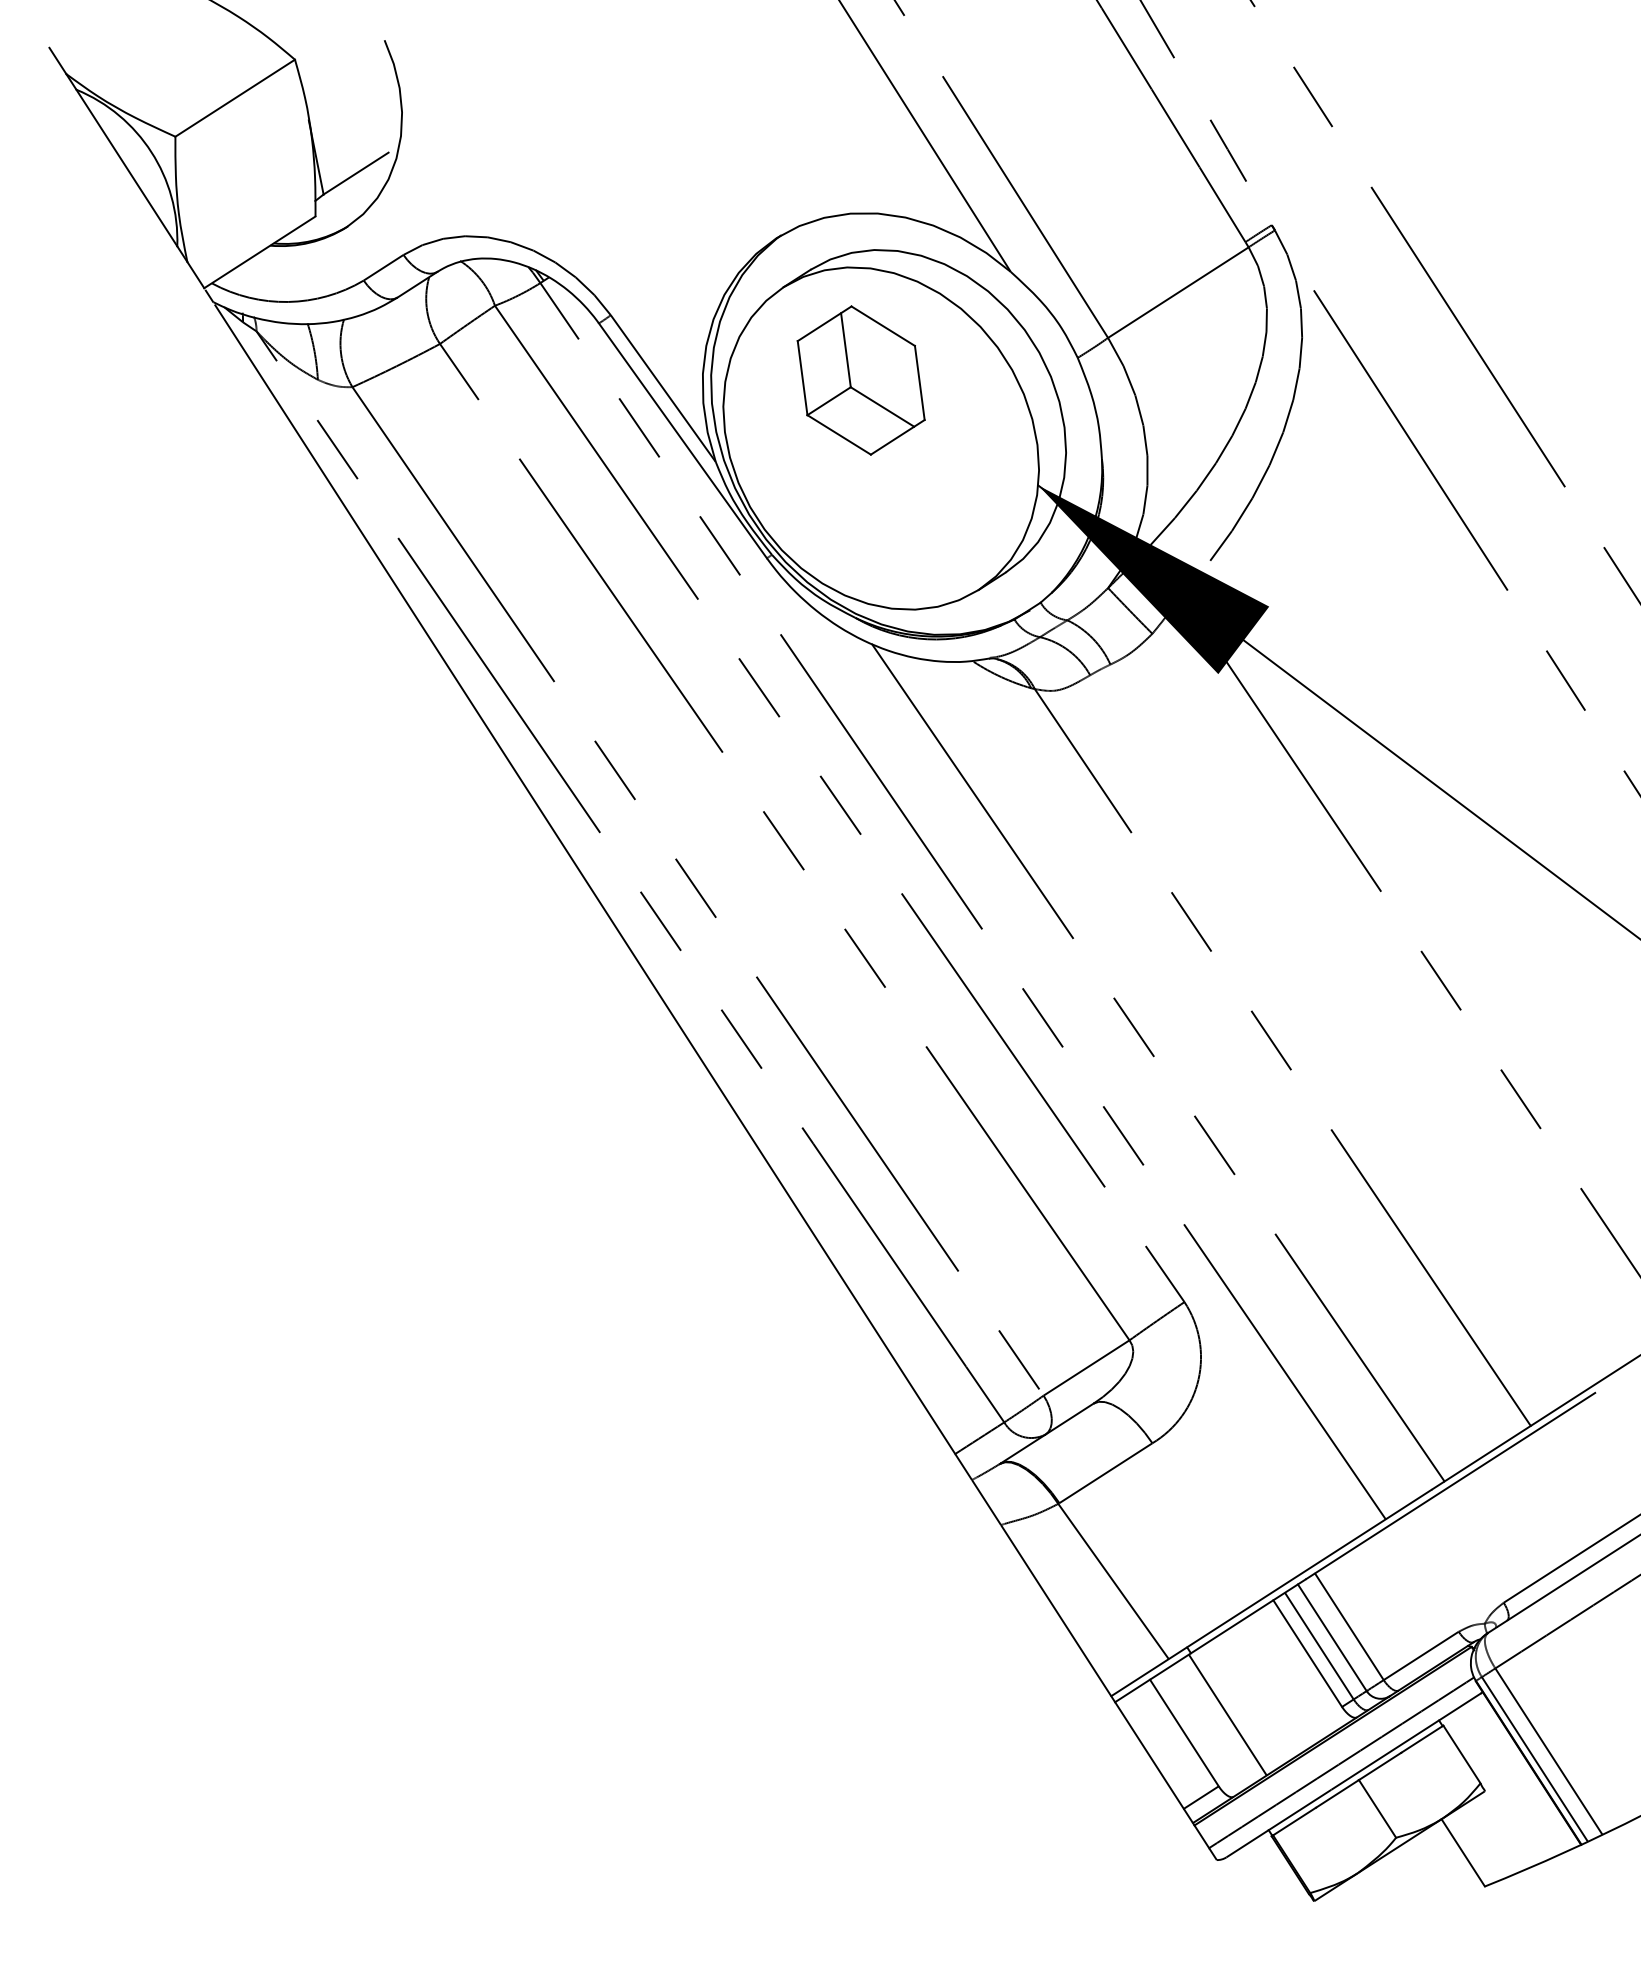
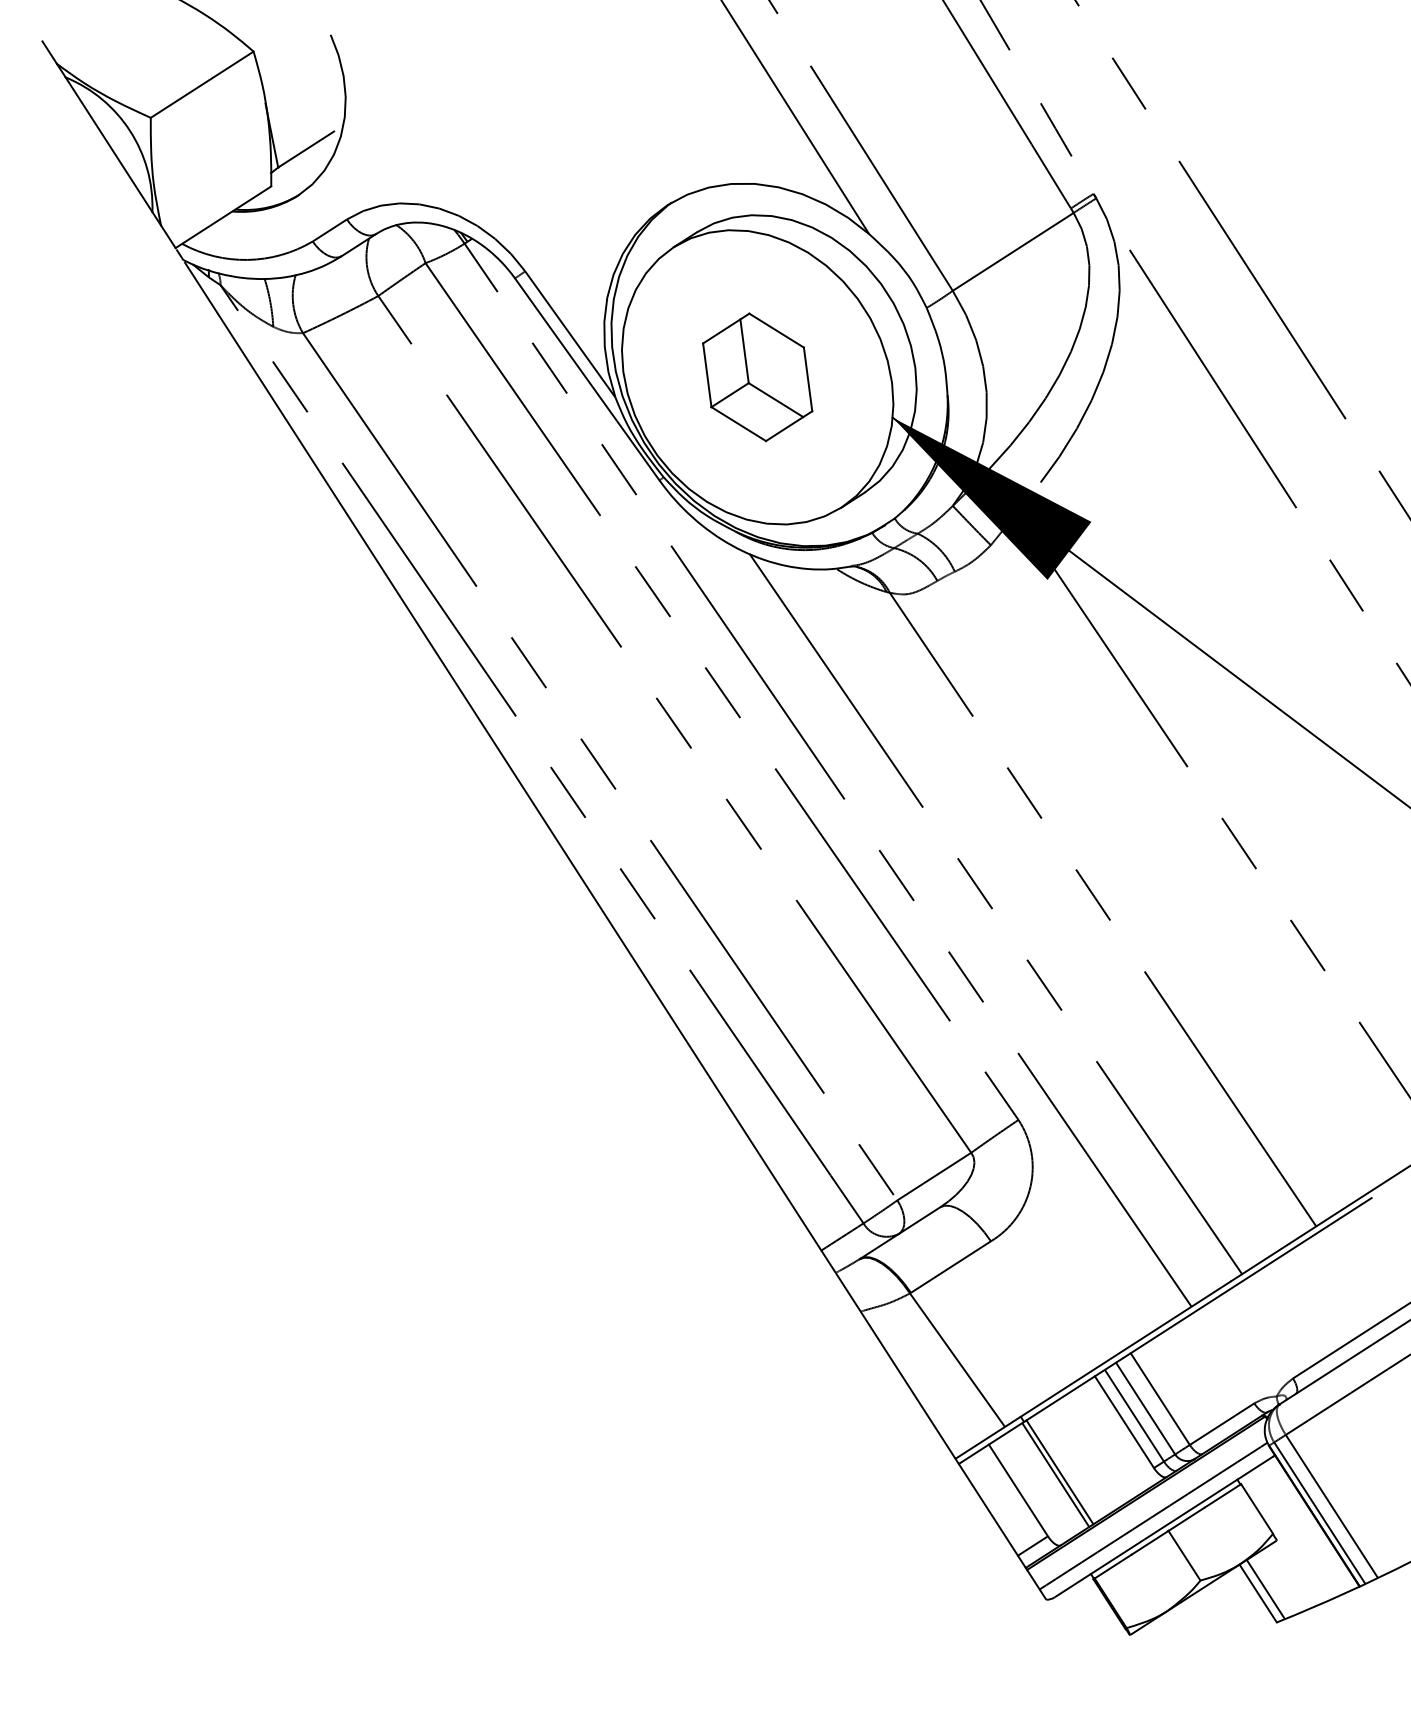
part: (860, 380) -> (757, 377), moved
line: (1232, 1711) -> (1059, 1471), added
line: (1471, 1847) -> (1265, 1588), added

